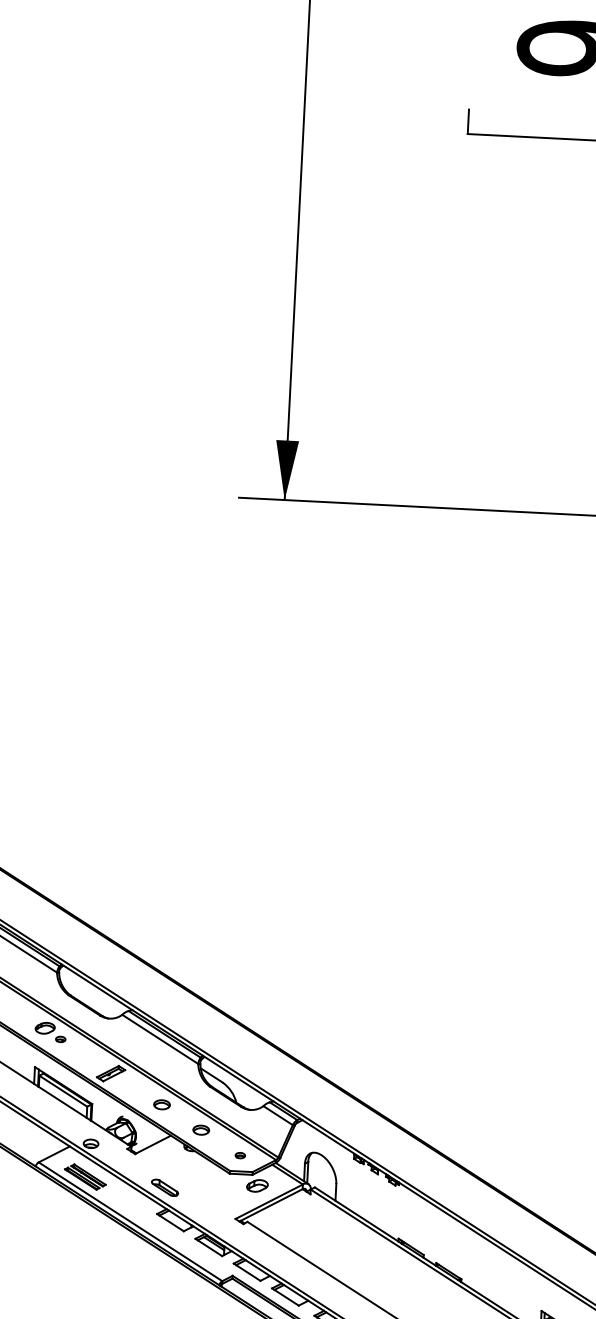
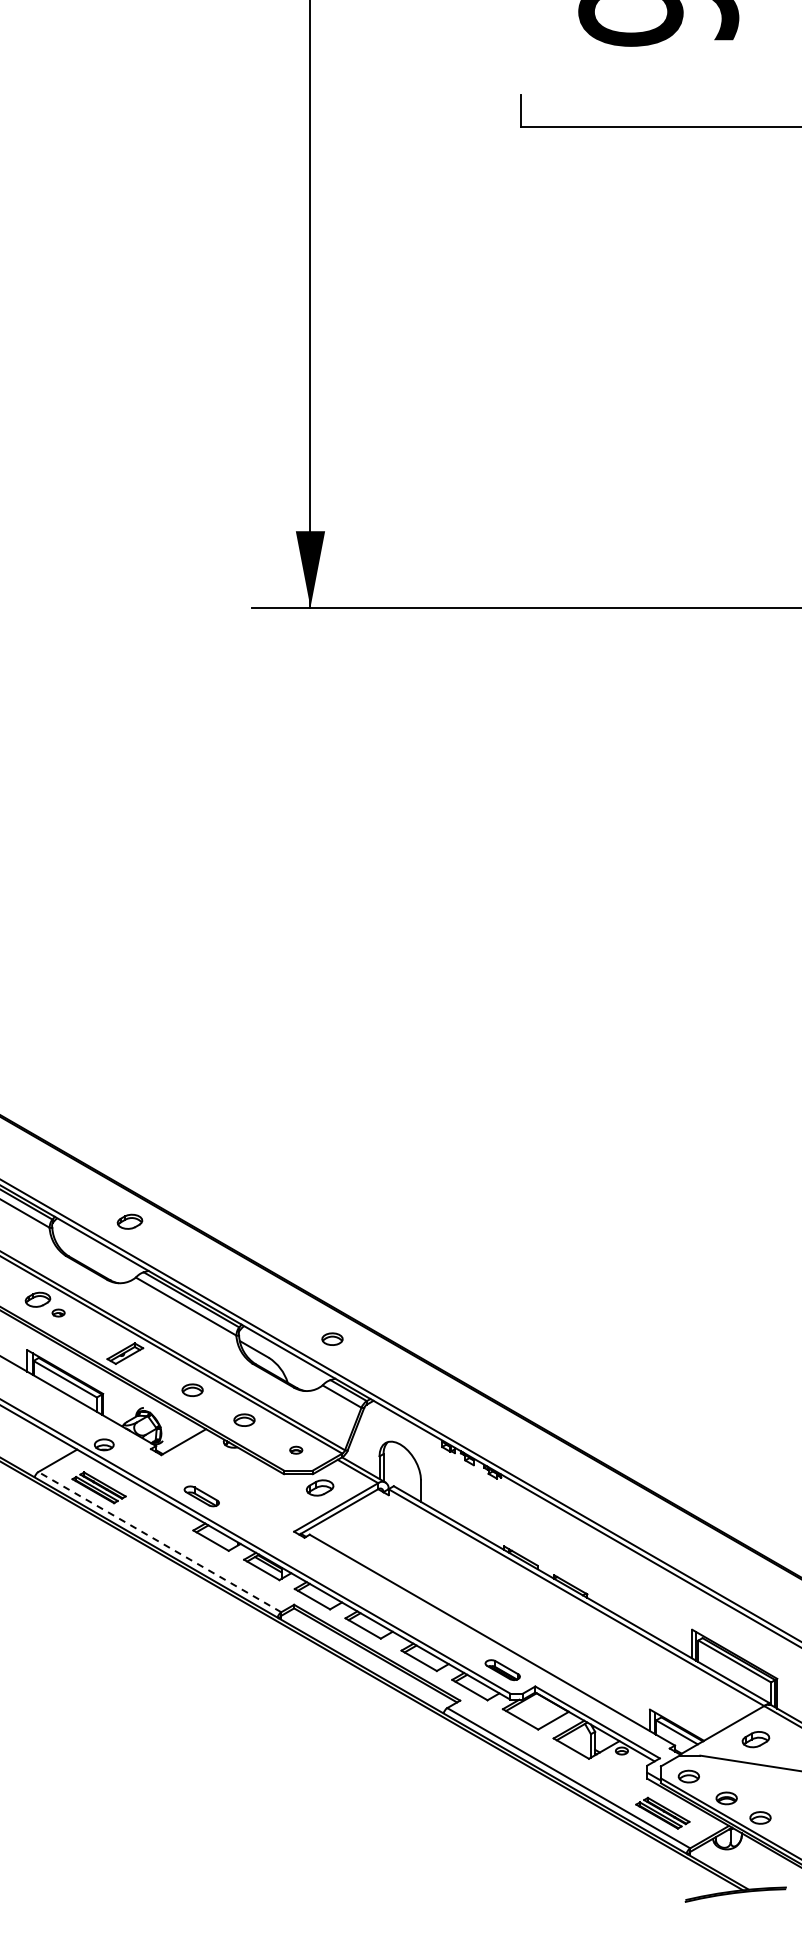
part: (119, 970) -> (129, 1221), added
part: (272, 1070) -> (332, 1338), added
line: (130, 1221) -> (159, 1541), solid -> dashed

